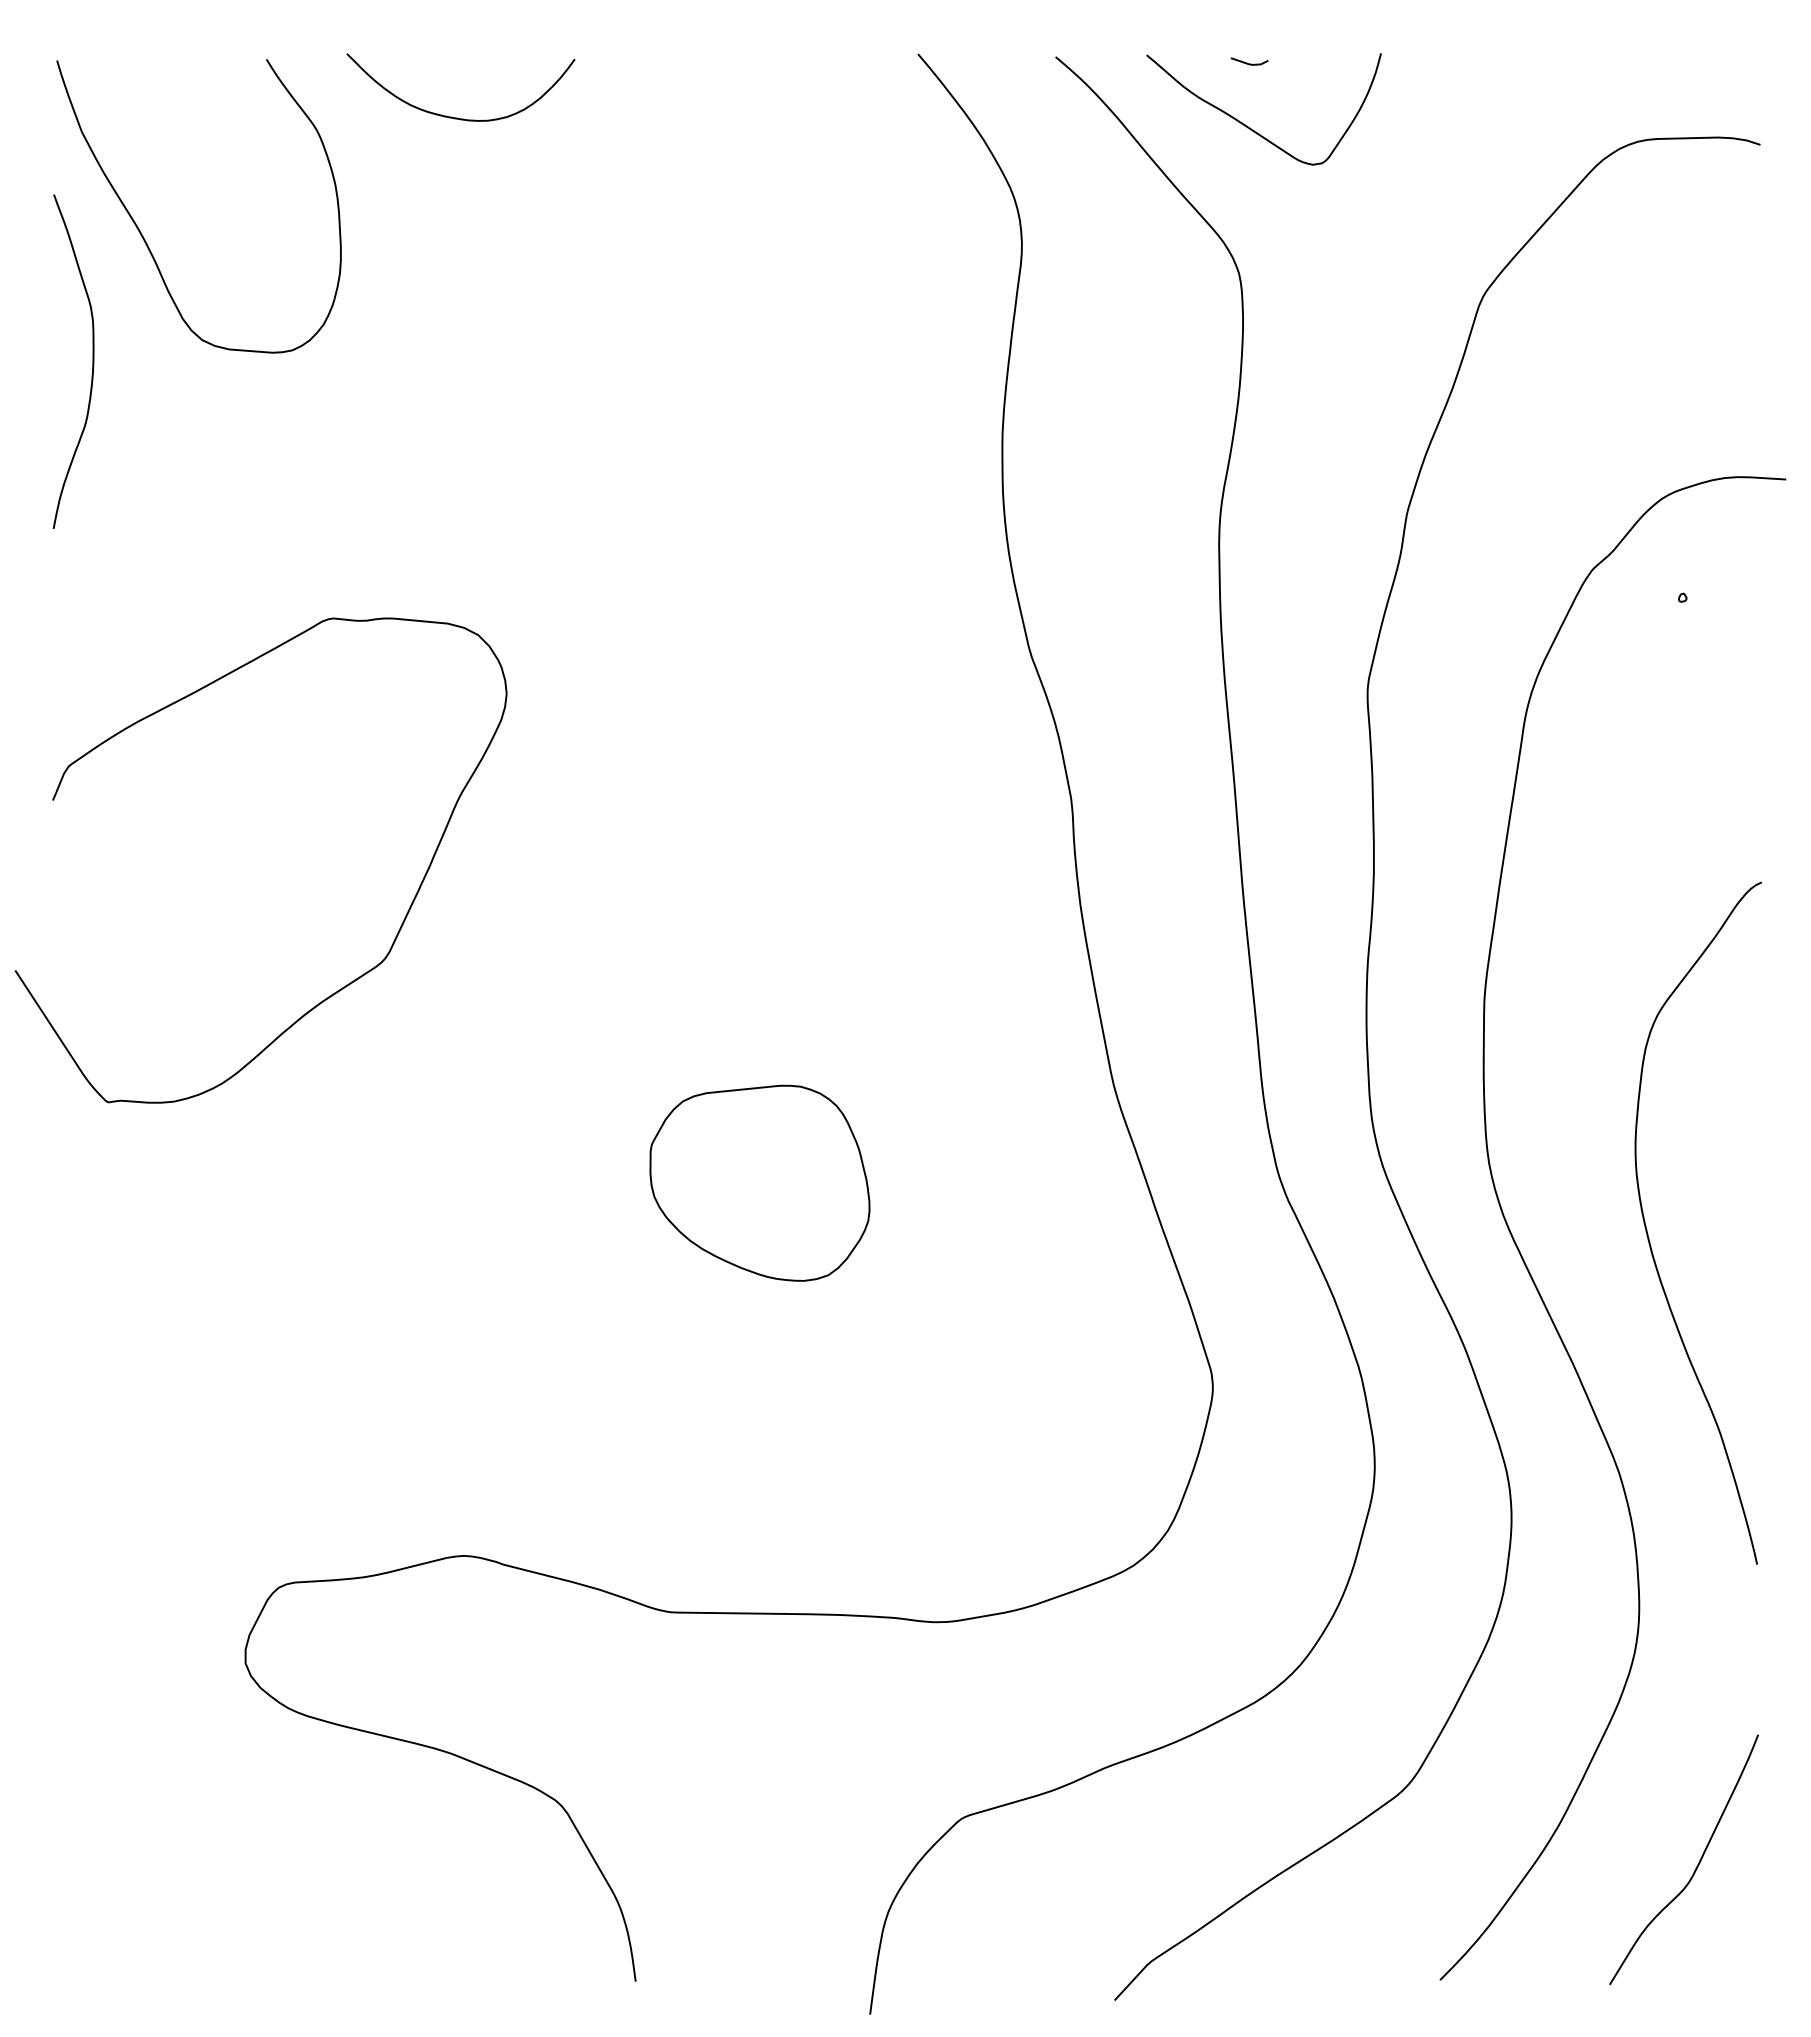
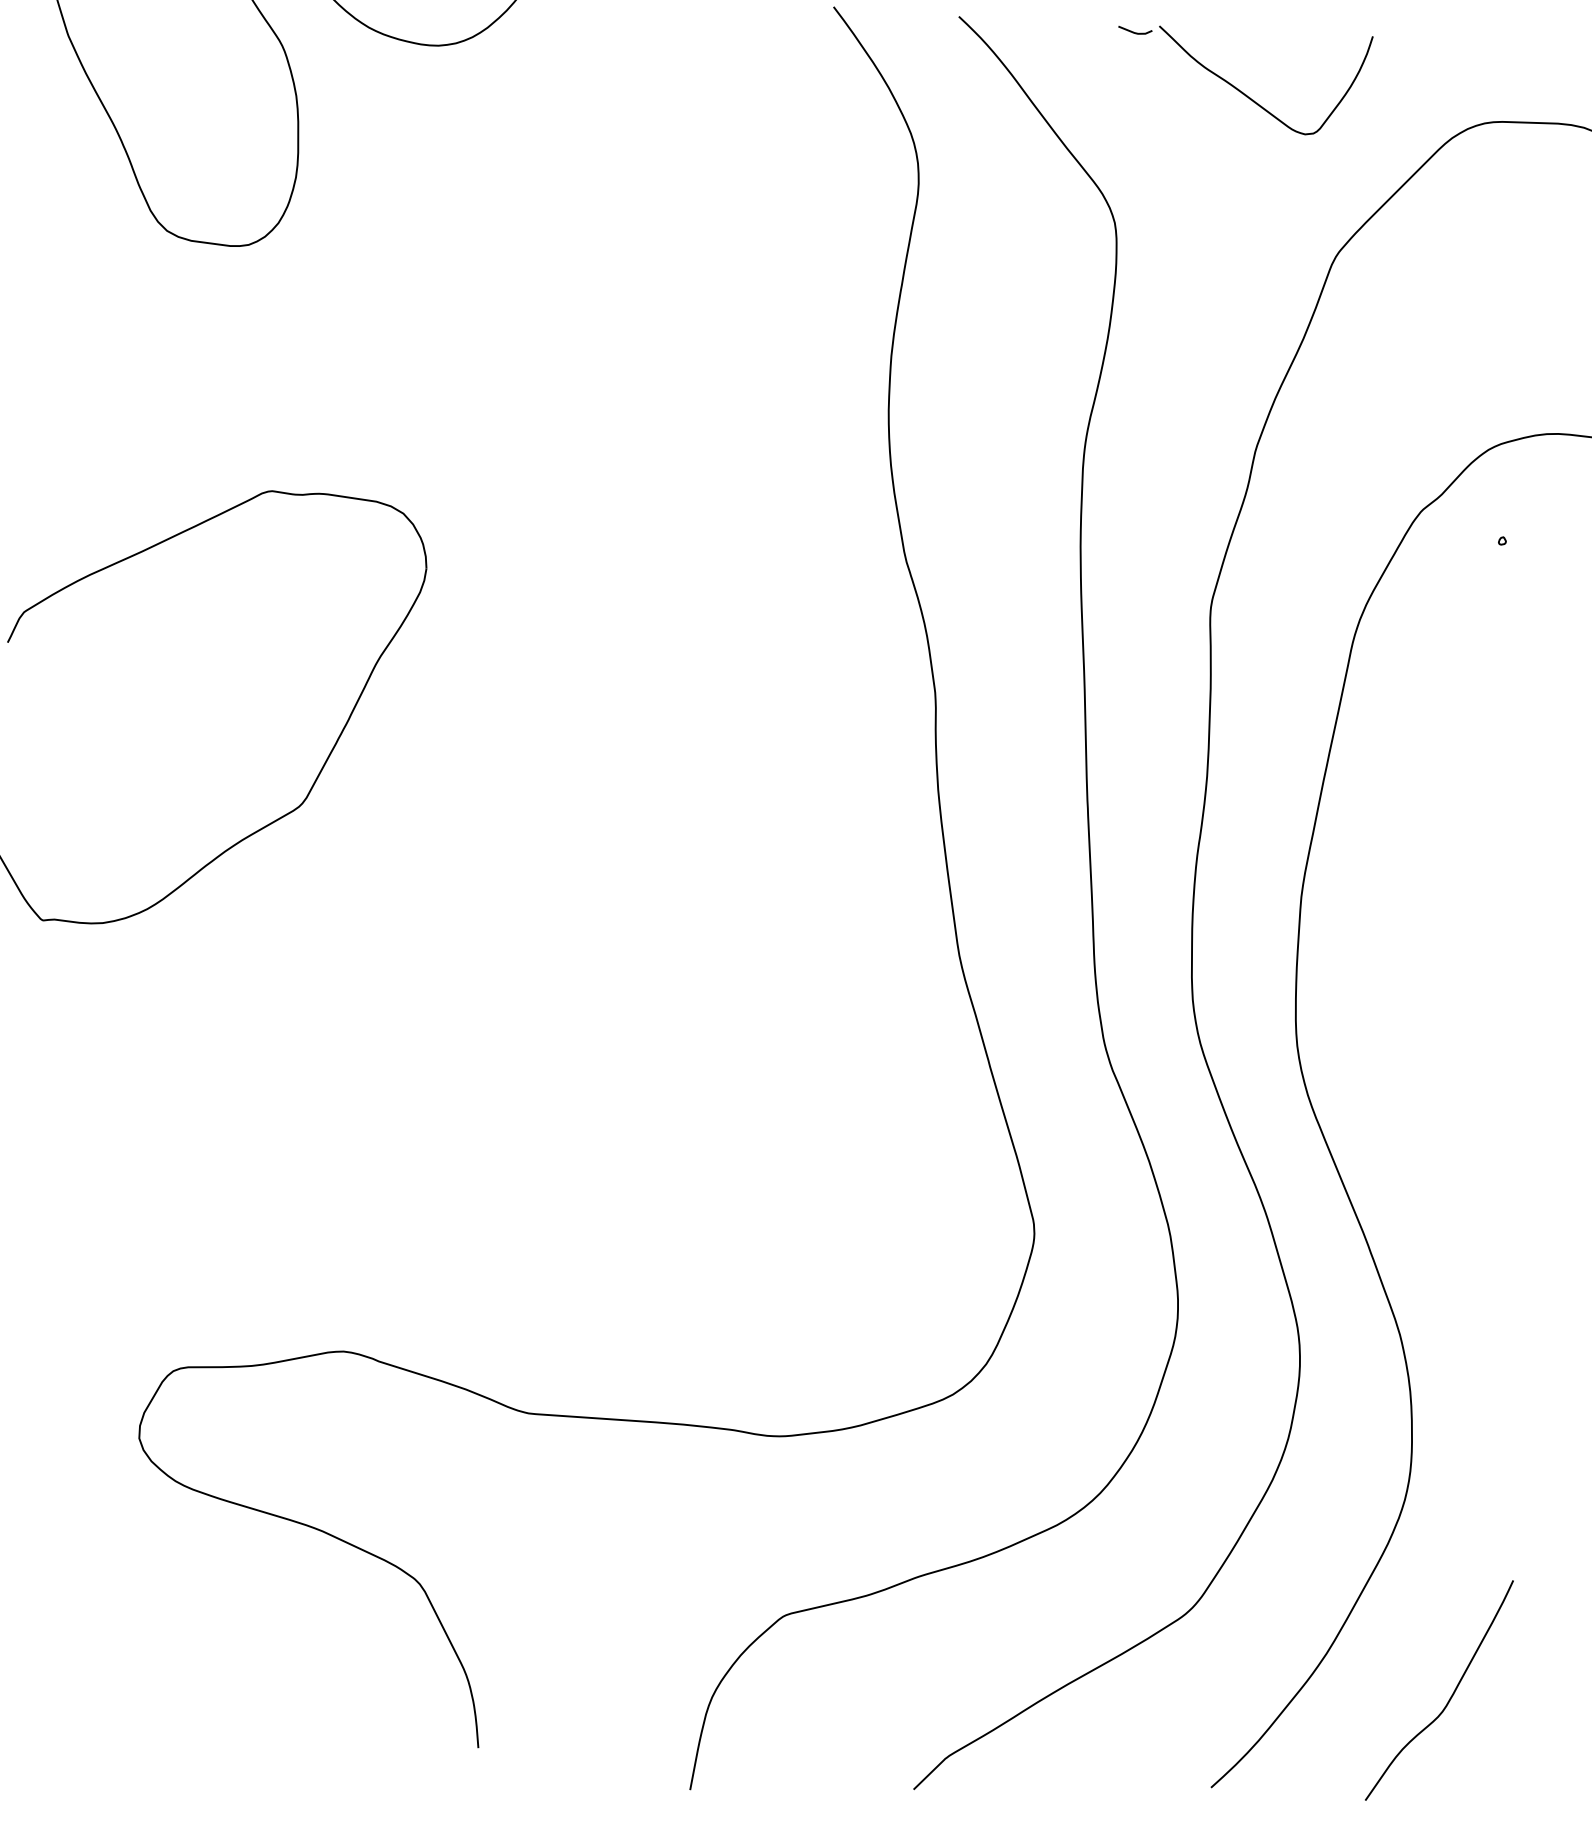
curve: (1250, 127) -> (1250, 97), moved
curve: (92, 361) -> (66, 244), removed
part: (759, 1182) -> (631, 1026), removed
curve: (1648, 1233) -> (1438, 1118), removed

